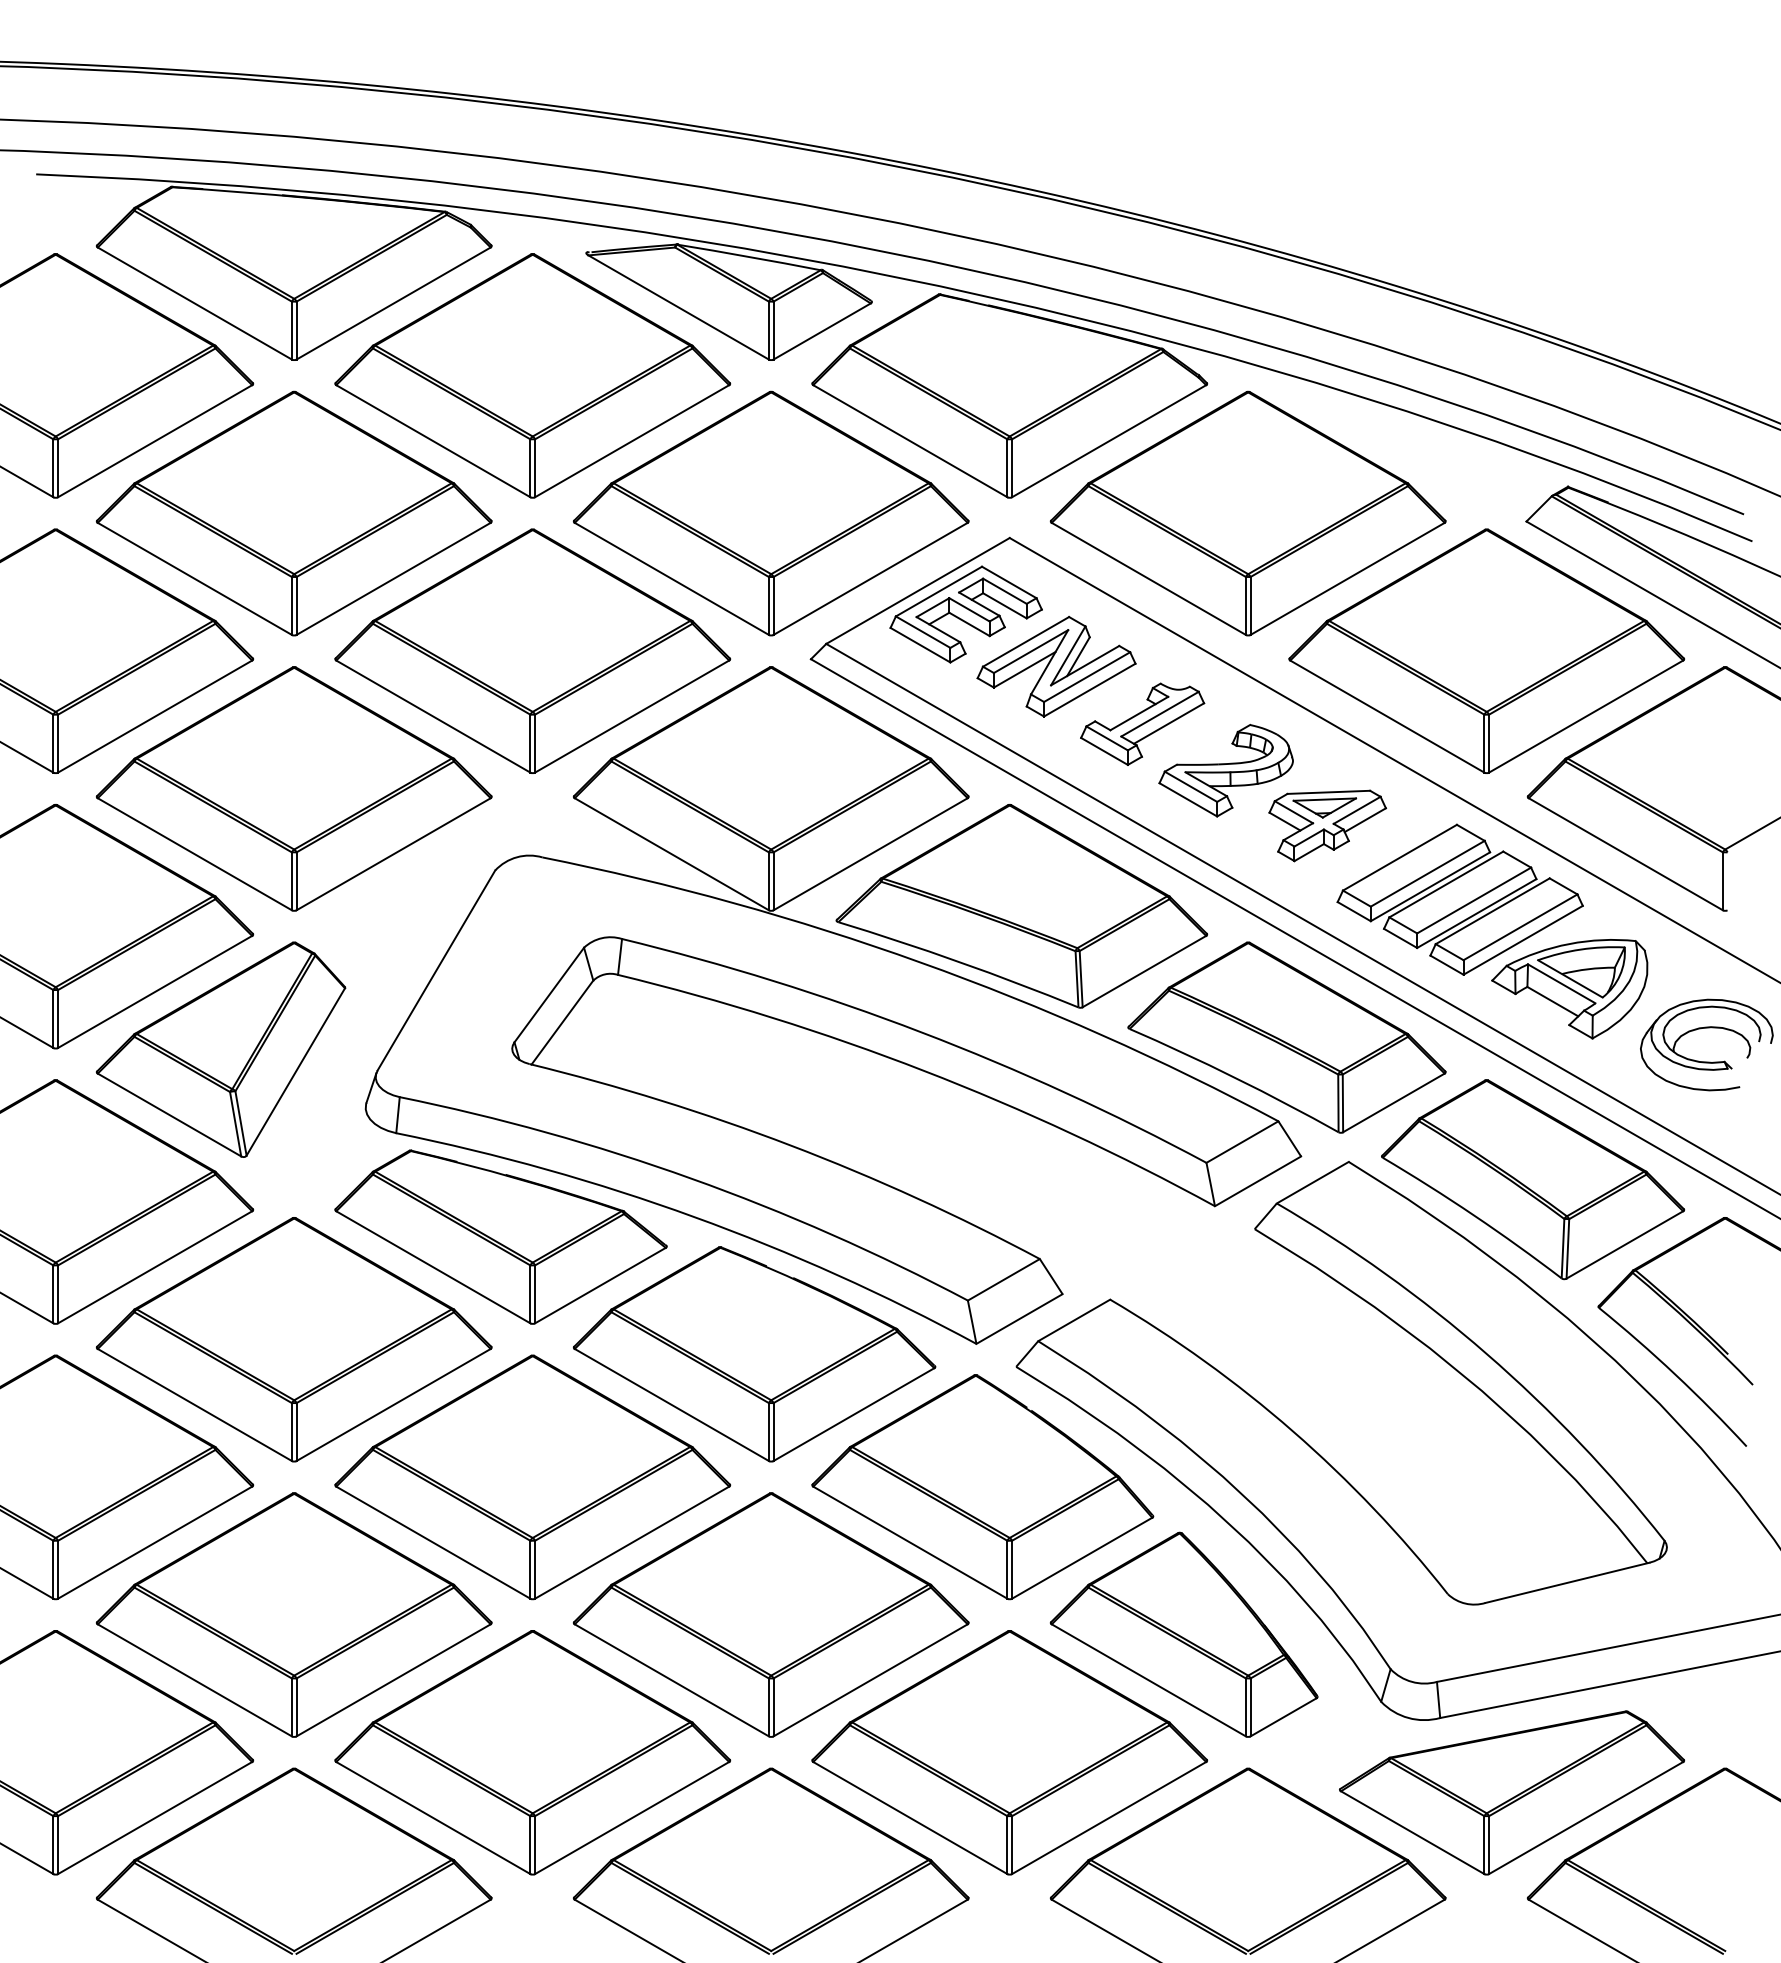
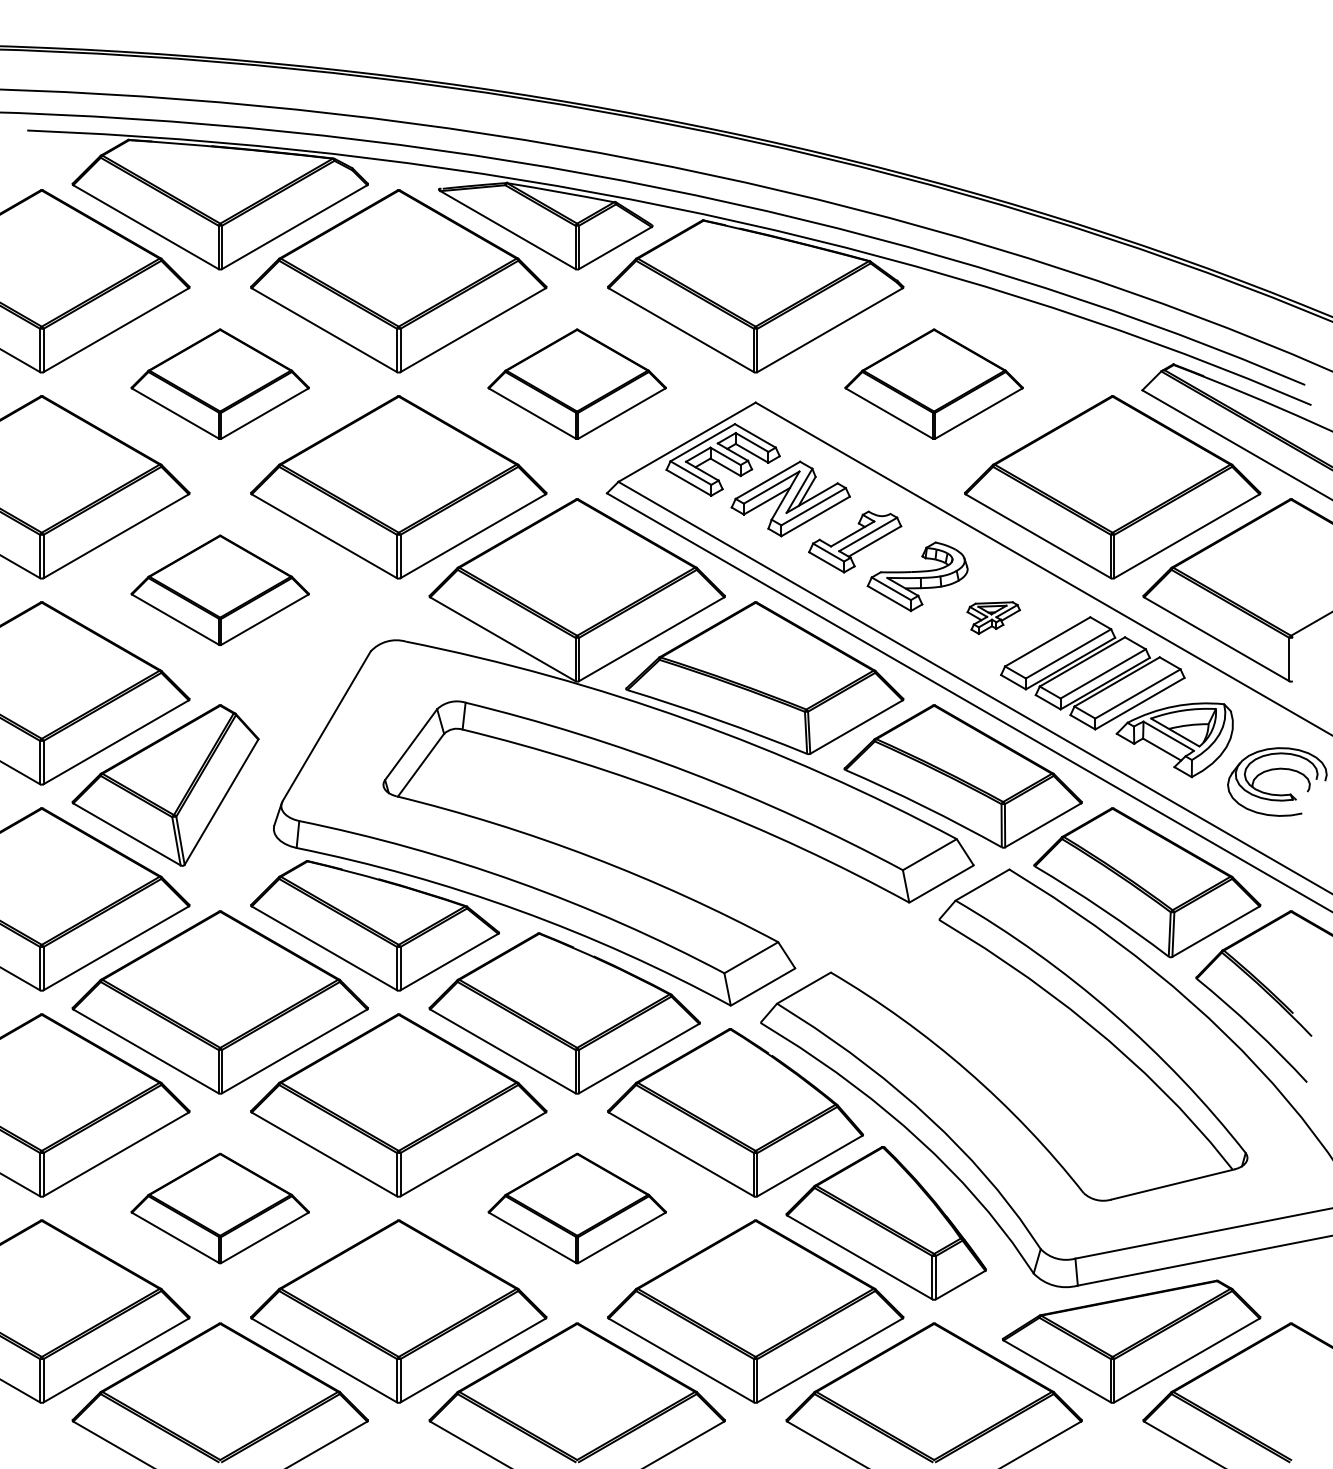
part: (293, 513) -> (219, 384), size x0.6
part: (770, 513) -> (576, 384), size x0.6
part: (1247, 513) -> (933, 384), size x0.6
part: (293, 788) -> (219, 590), size x0.6
part: (1327, 825) -> (993, 617), size x0.6
part: (293, 1614) -> (219, 1208), size x0.6
part: (771, 1614) -> (577, 1208), size x0.6

